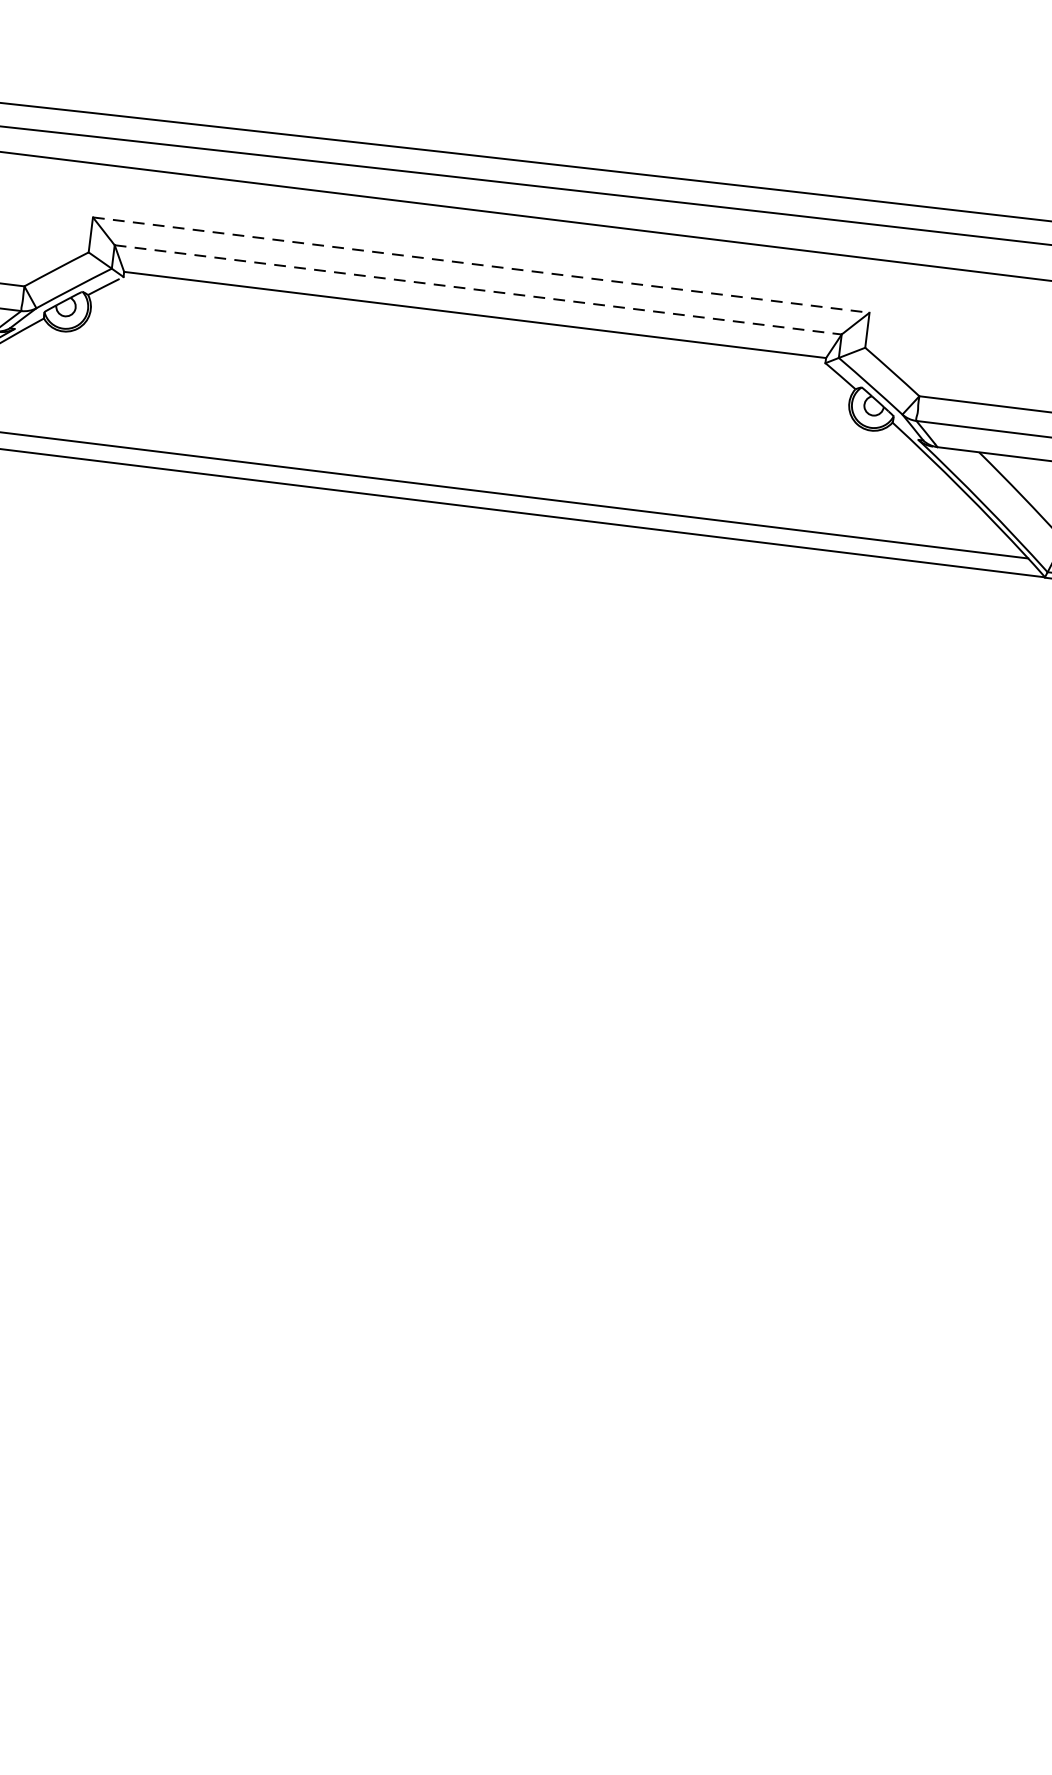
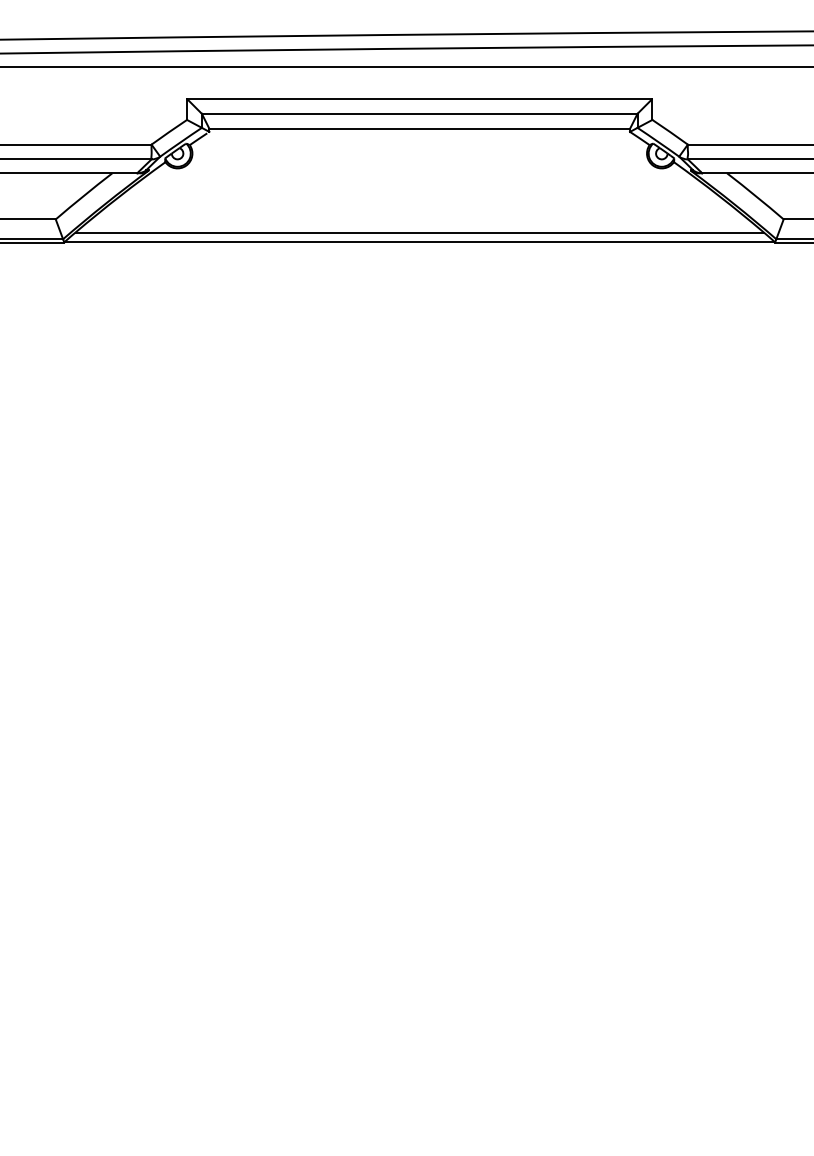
line: (480, 264) -> (419, 98), dashed -> solid
line: (477, 289) -> (419, 113), dashed -> solid

